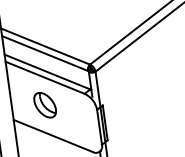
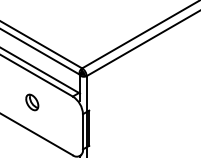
part: (45, 105) -> (32, 102), size x0.6

